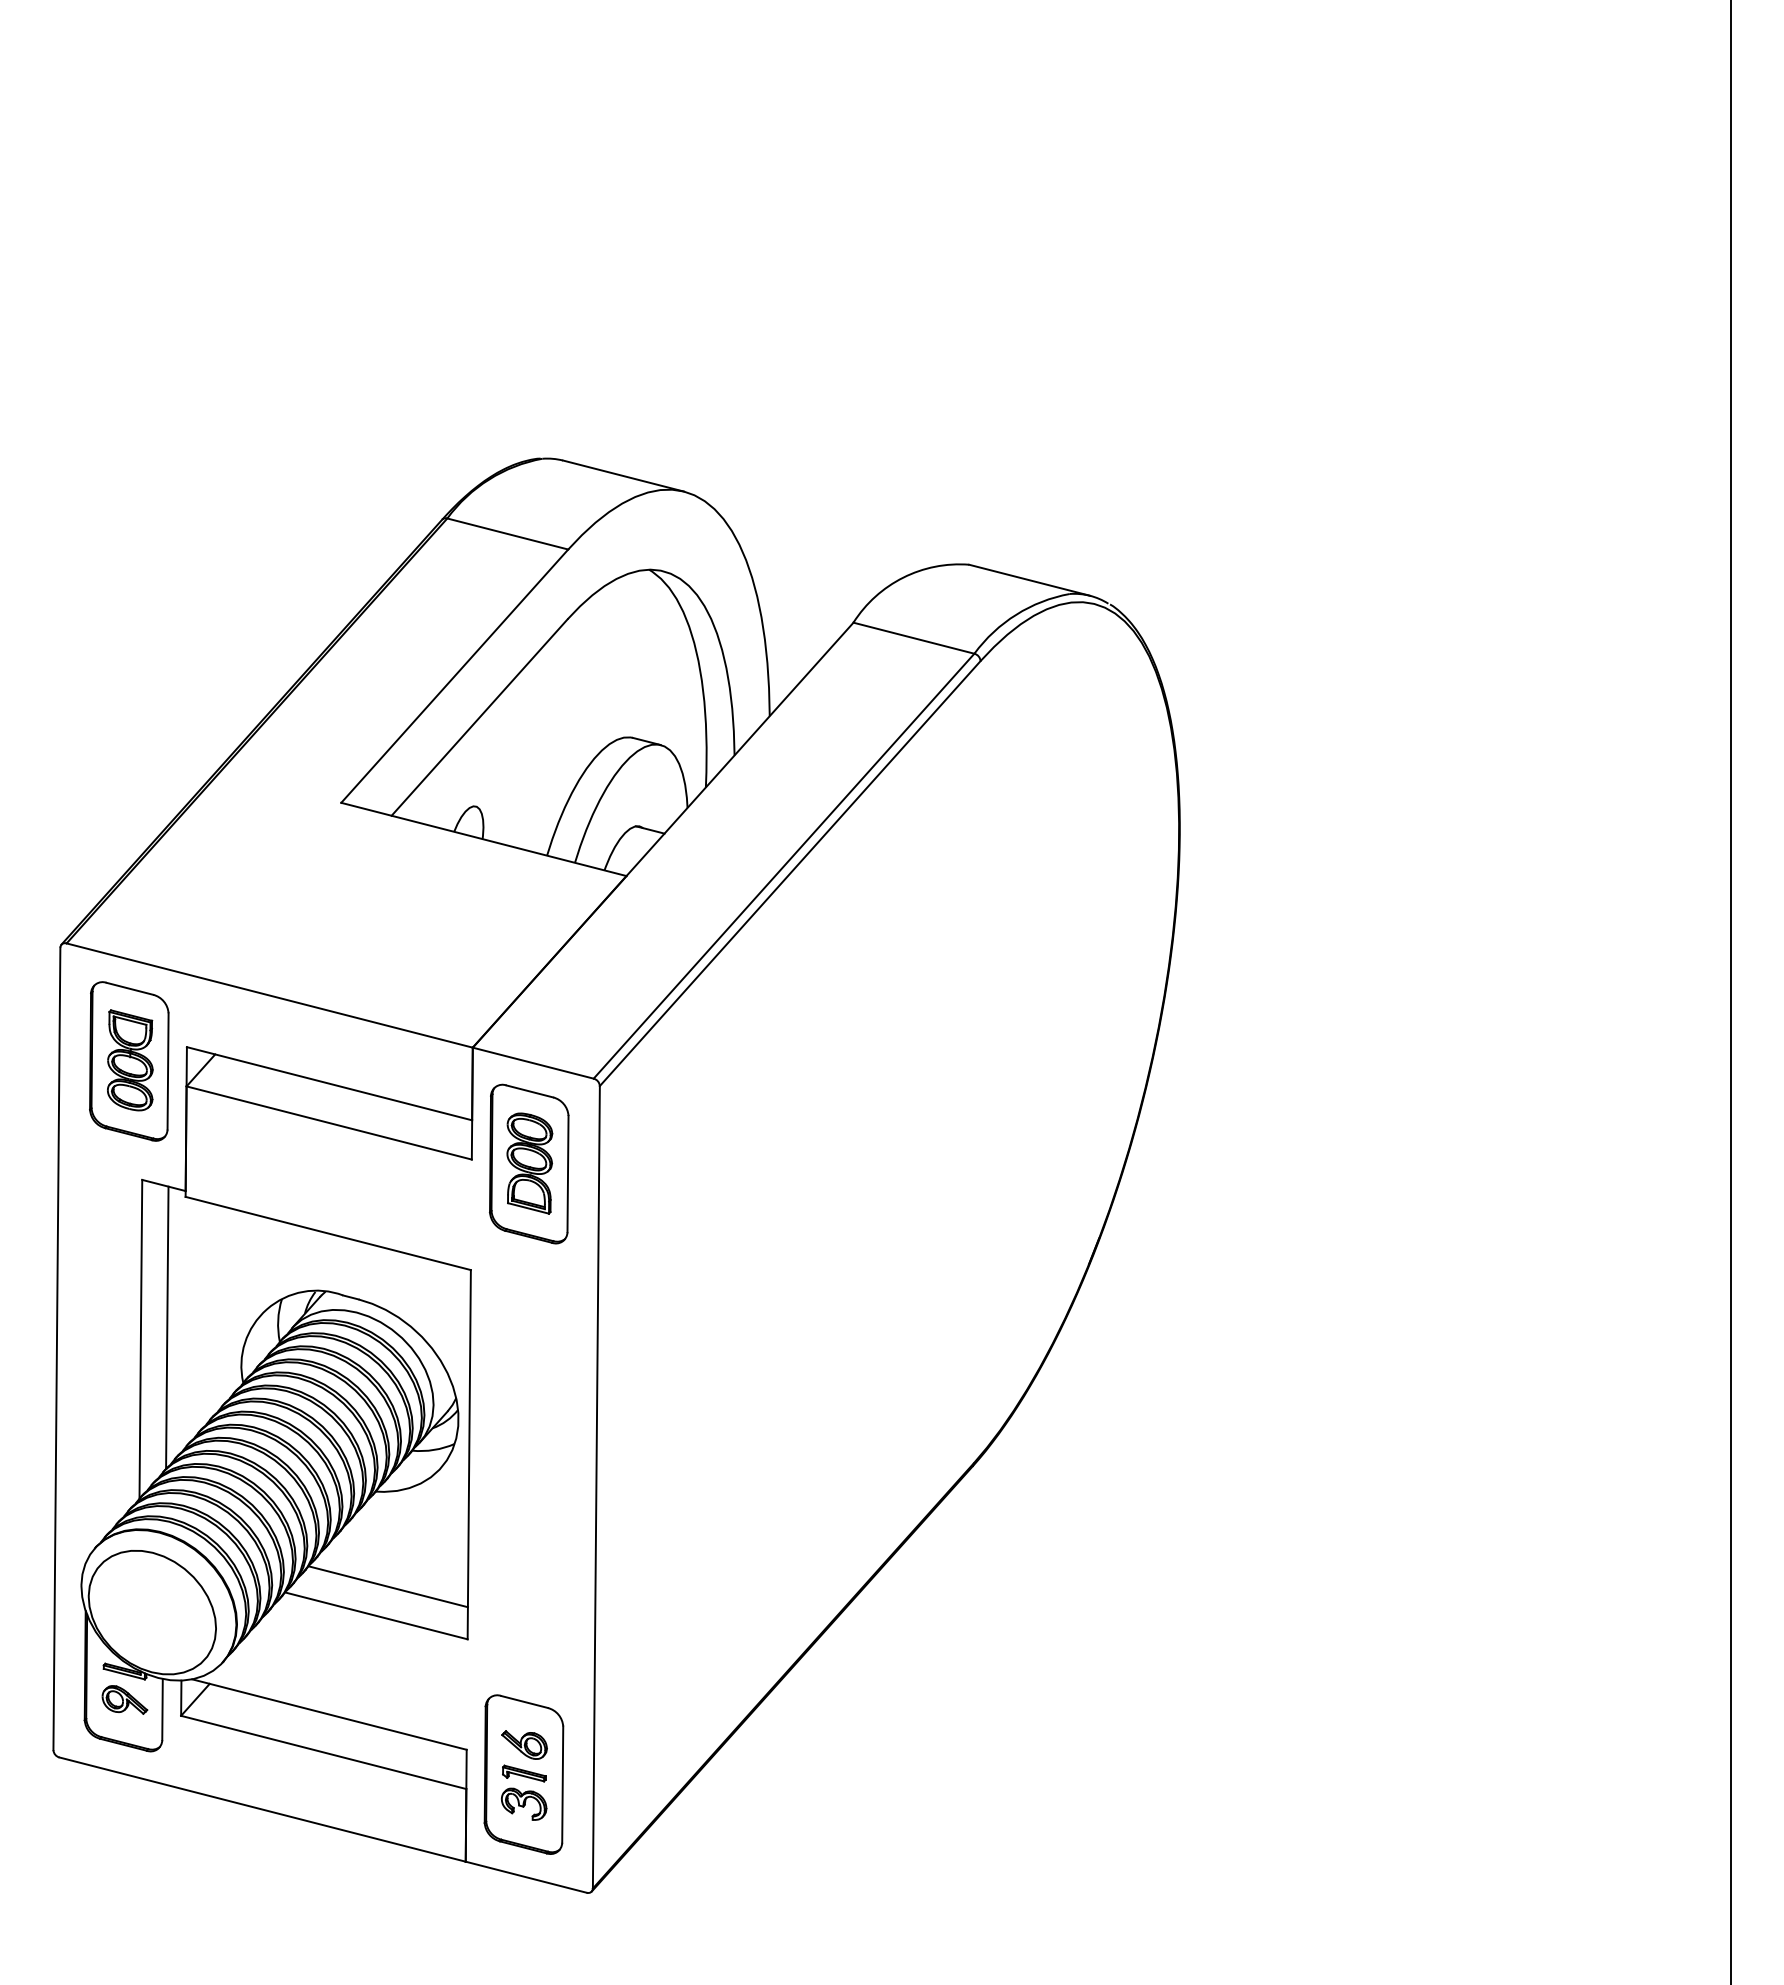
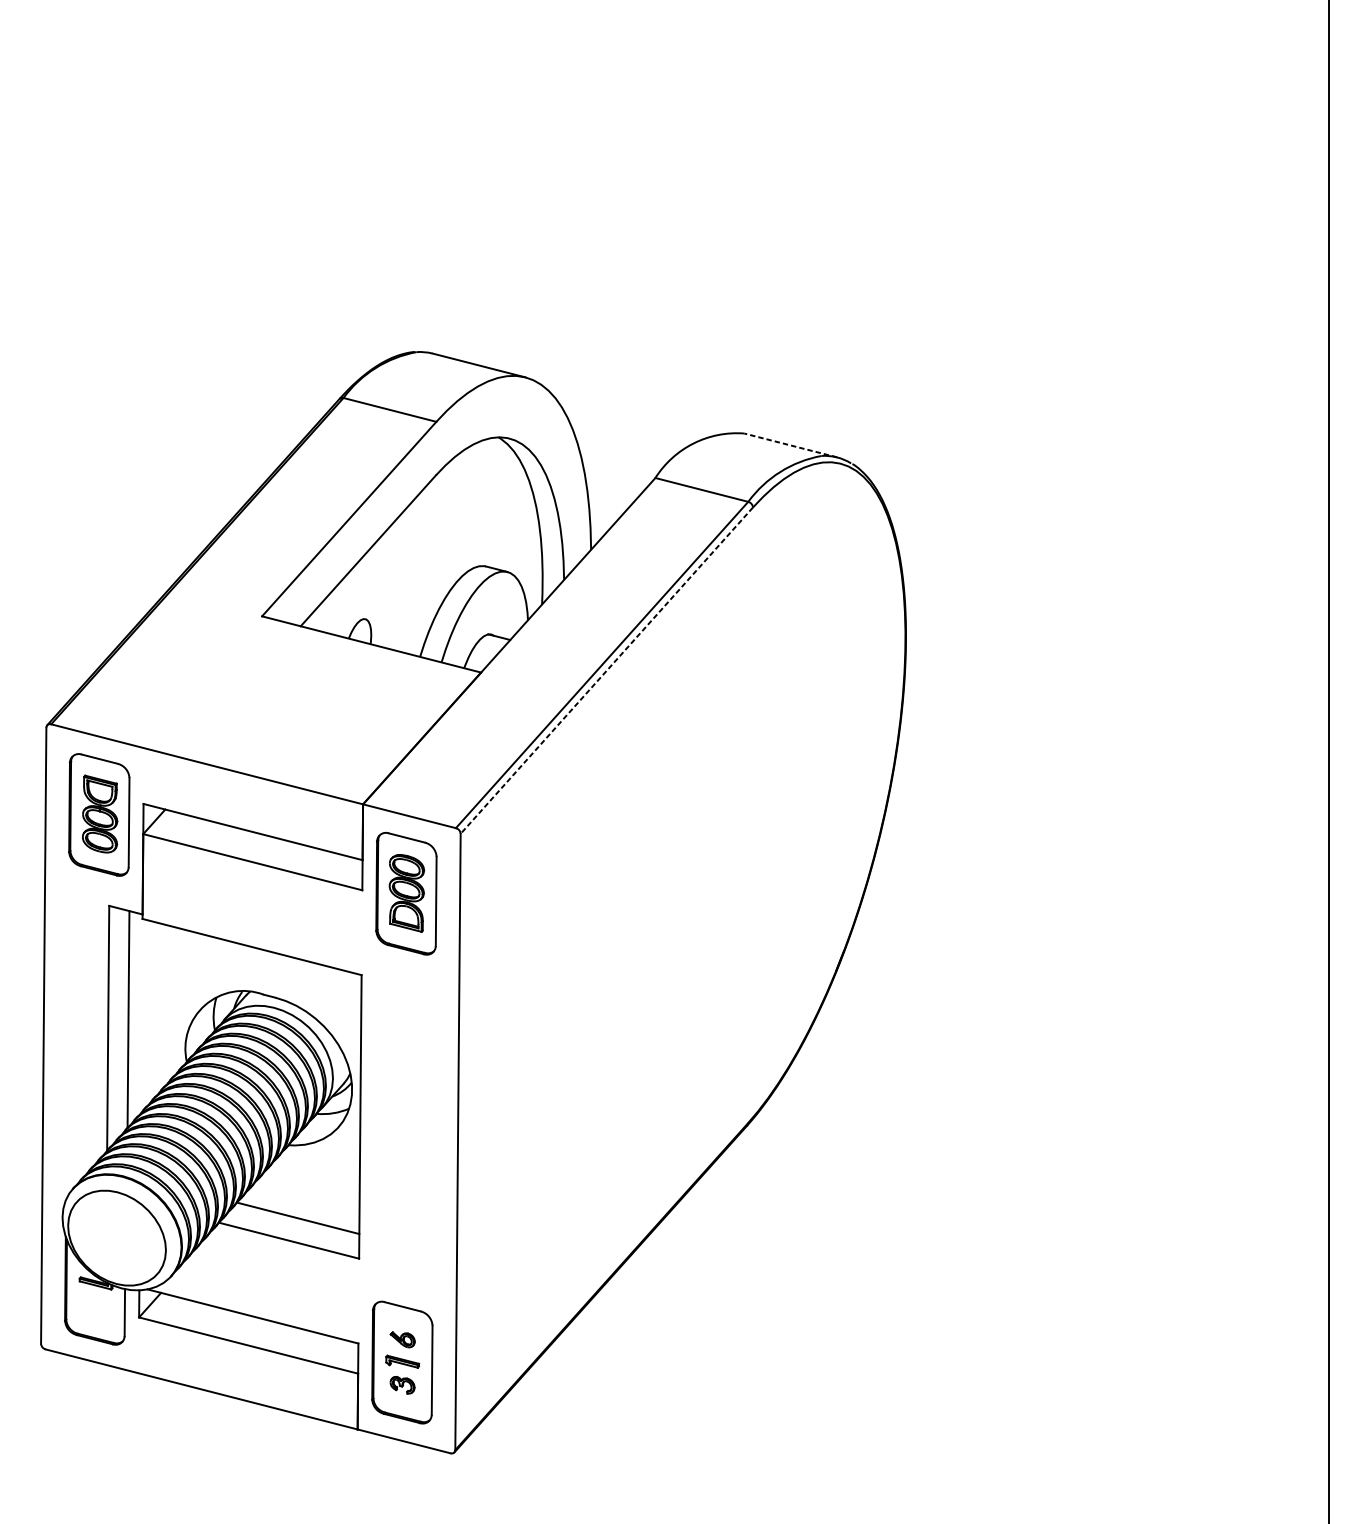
line: (1029, 580) -> (790, 445), solid -> dashed
line: (789, 873) -> (606, 670), solid -> dashed
part: (124, 1699) -> (95, 1304), removed
part: (524, 1744) -> (402, 1339), size x0.7
part: (524, 1803) -> (402, 1384), size x0.7

